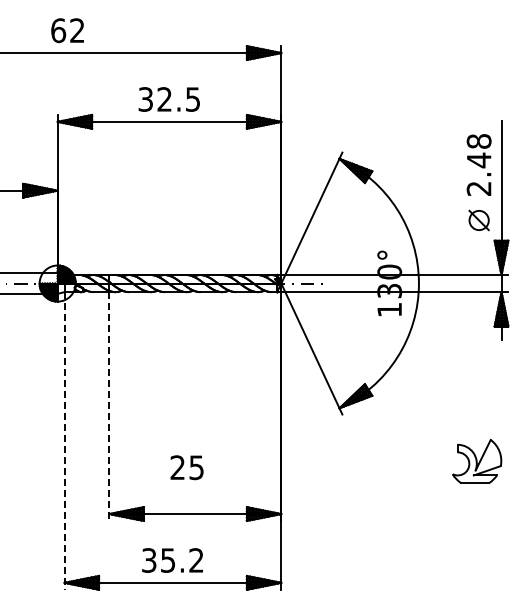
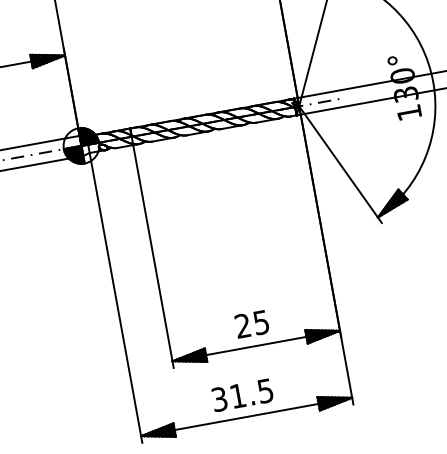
line: (109, 407) -> (153, 257), dashed -> solid
line: (64, 440) -> (115, 297), dashed -> solid
text: (186, 467) -> (251, 324), moved
text: (182, 560) -> (251, 393), 35.2 -> 31.5

